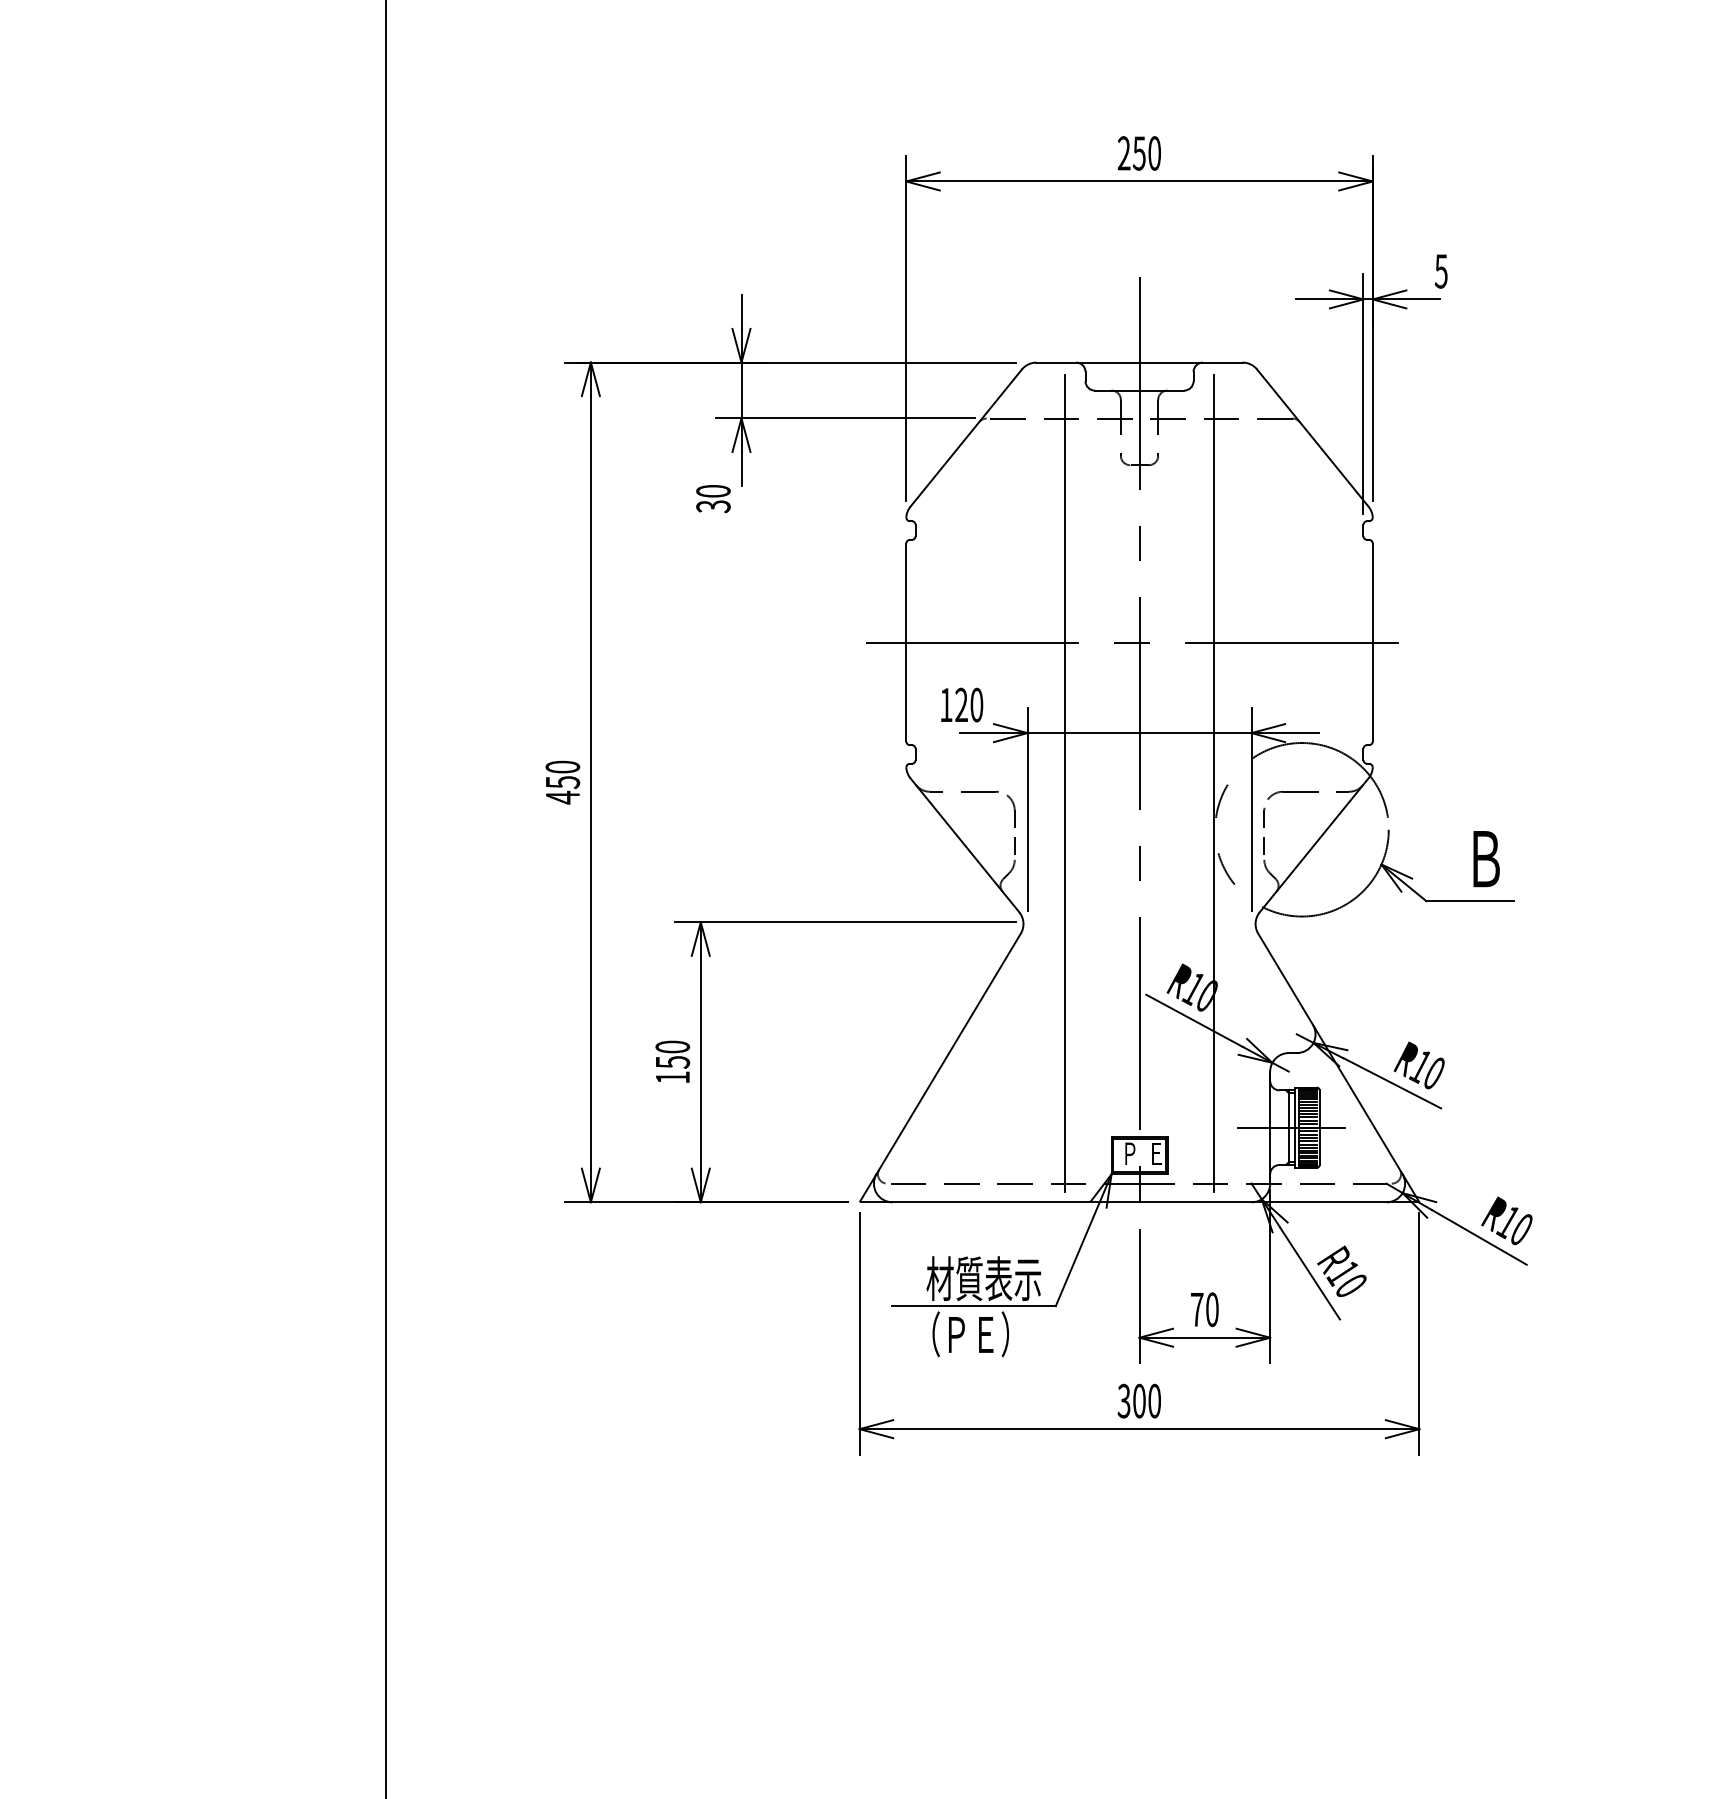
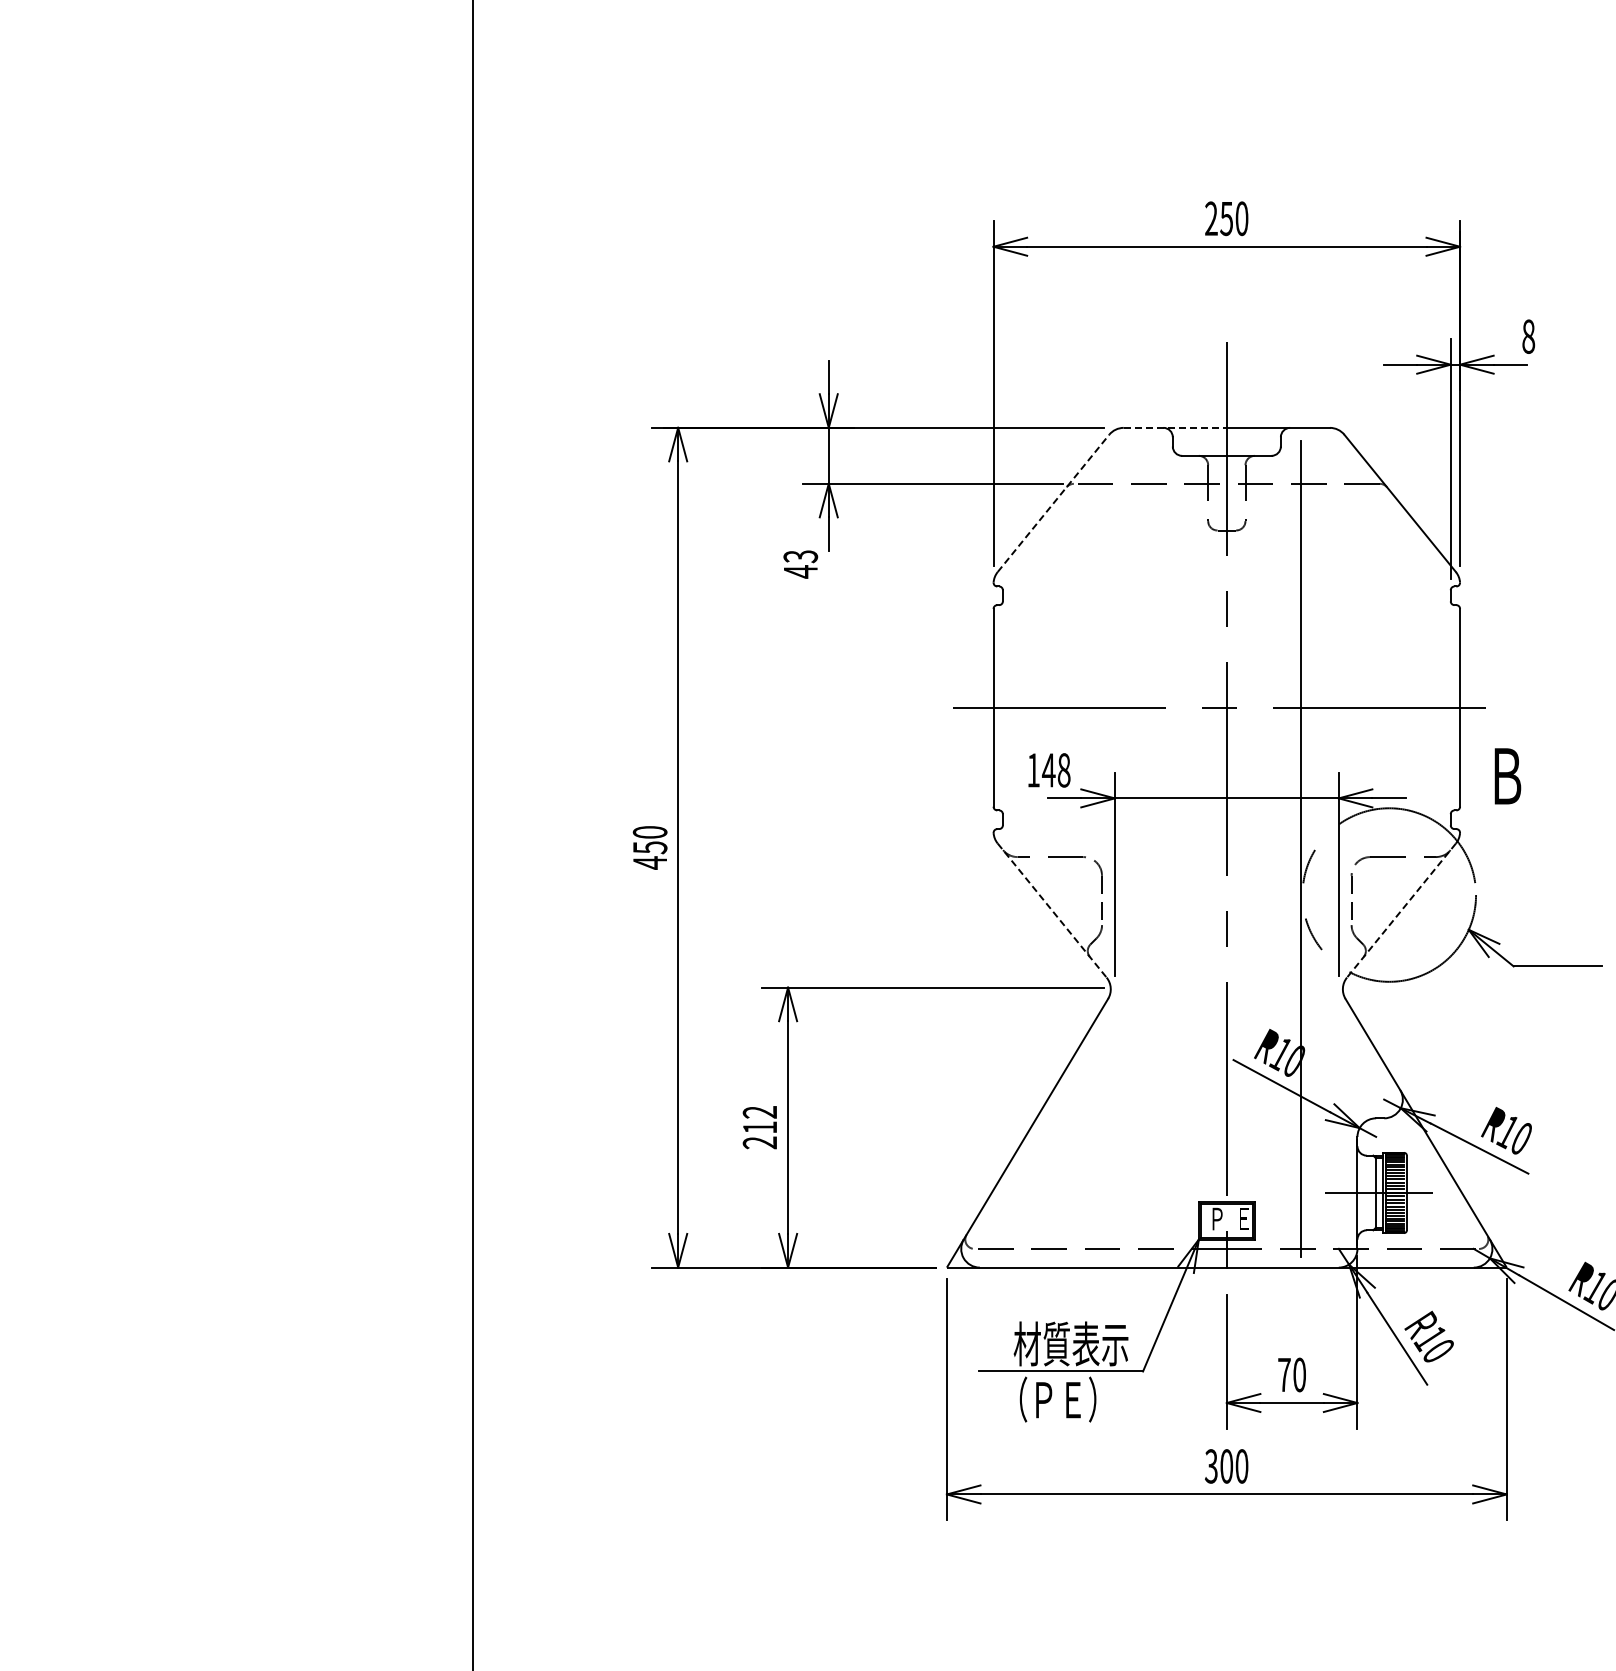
text: (1440, 271) -> (1527, 336), 5 -> 8
line: (1088, 362) -> (1175, 427), solid -> dashed
line: (966, 437) -> (1053, 502), solid -> dashed
text: (713, 499) -> (800, 564), 30 -> 43
text: (968, 704) -> (1055, 769), 120 -> 148
line: (1064, 783) -> (1151, 848), removed
line: (965, 845) -> (1052, 910), solid -> dashed
line: (1313, 845) -> (1400, 910), solid -> dashed
text: (1486, 859) -> (1507, 776), moved
text: (672, 1061) -> (759, 1126), 150 -> 212

